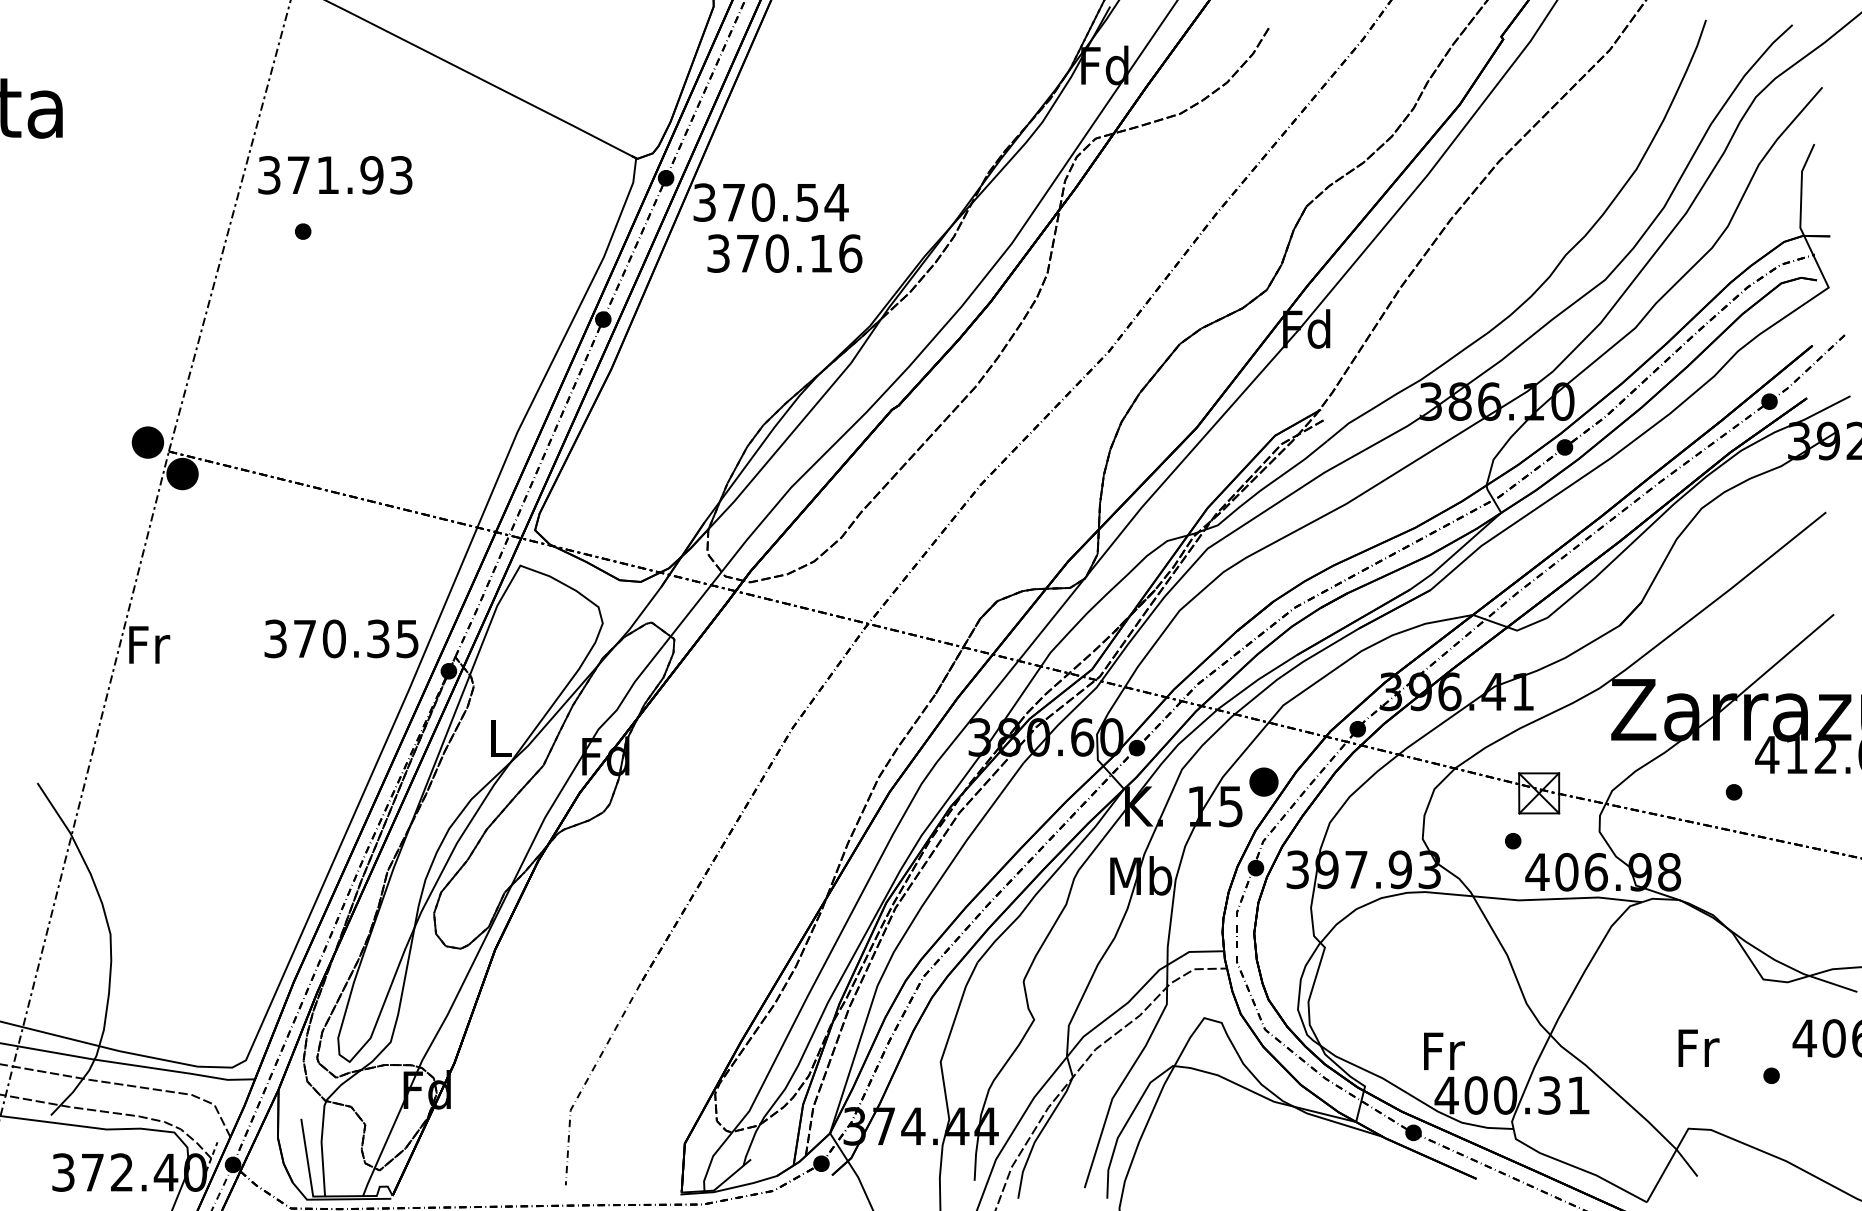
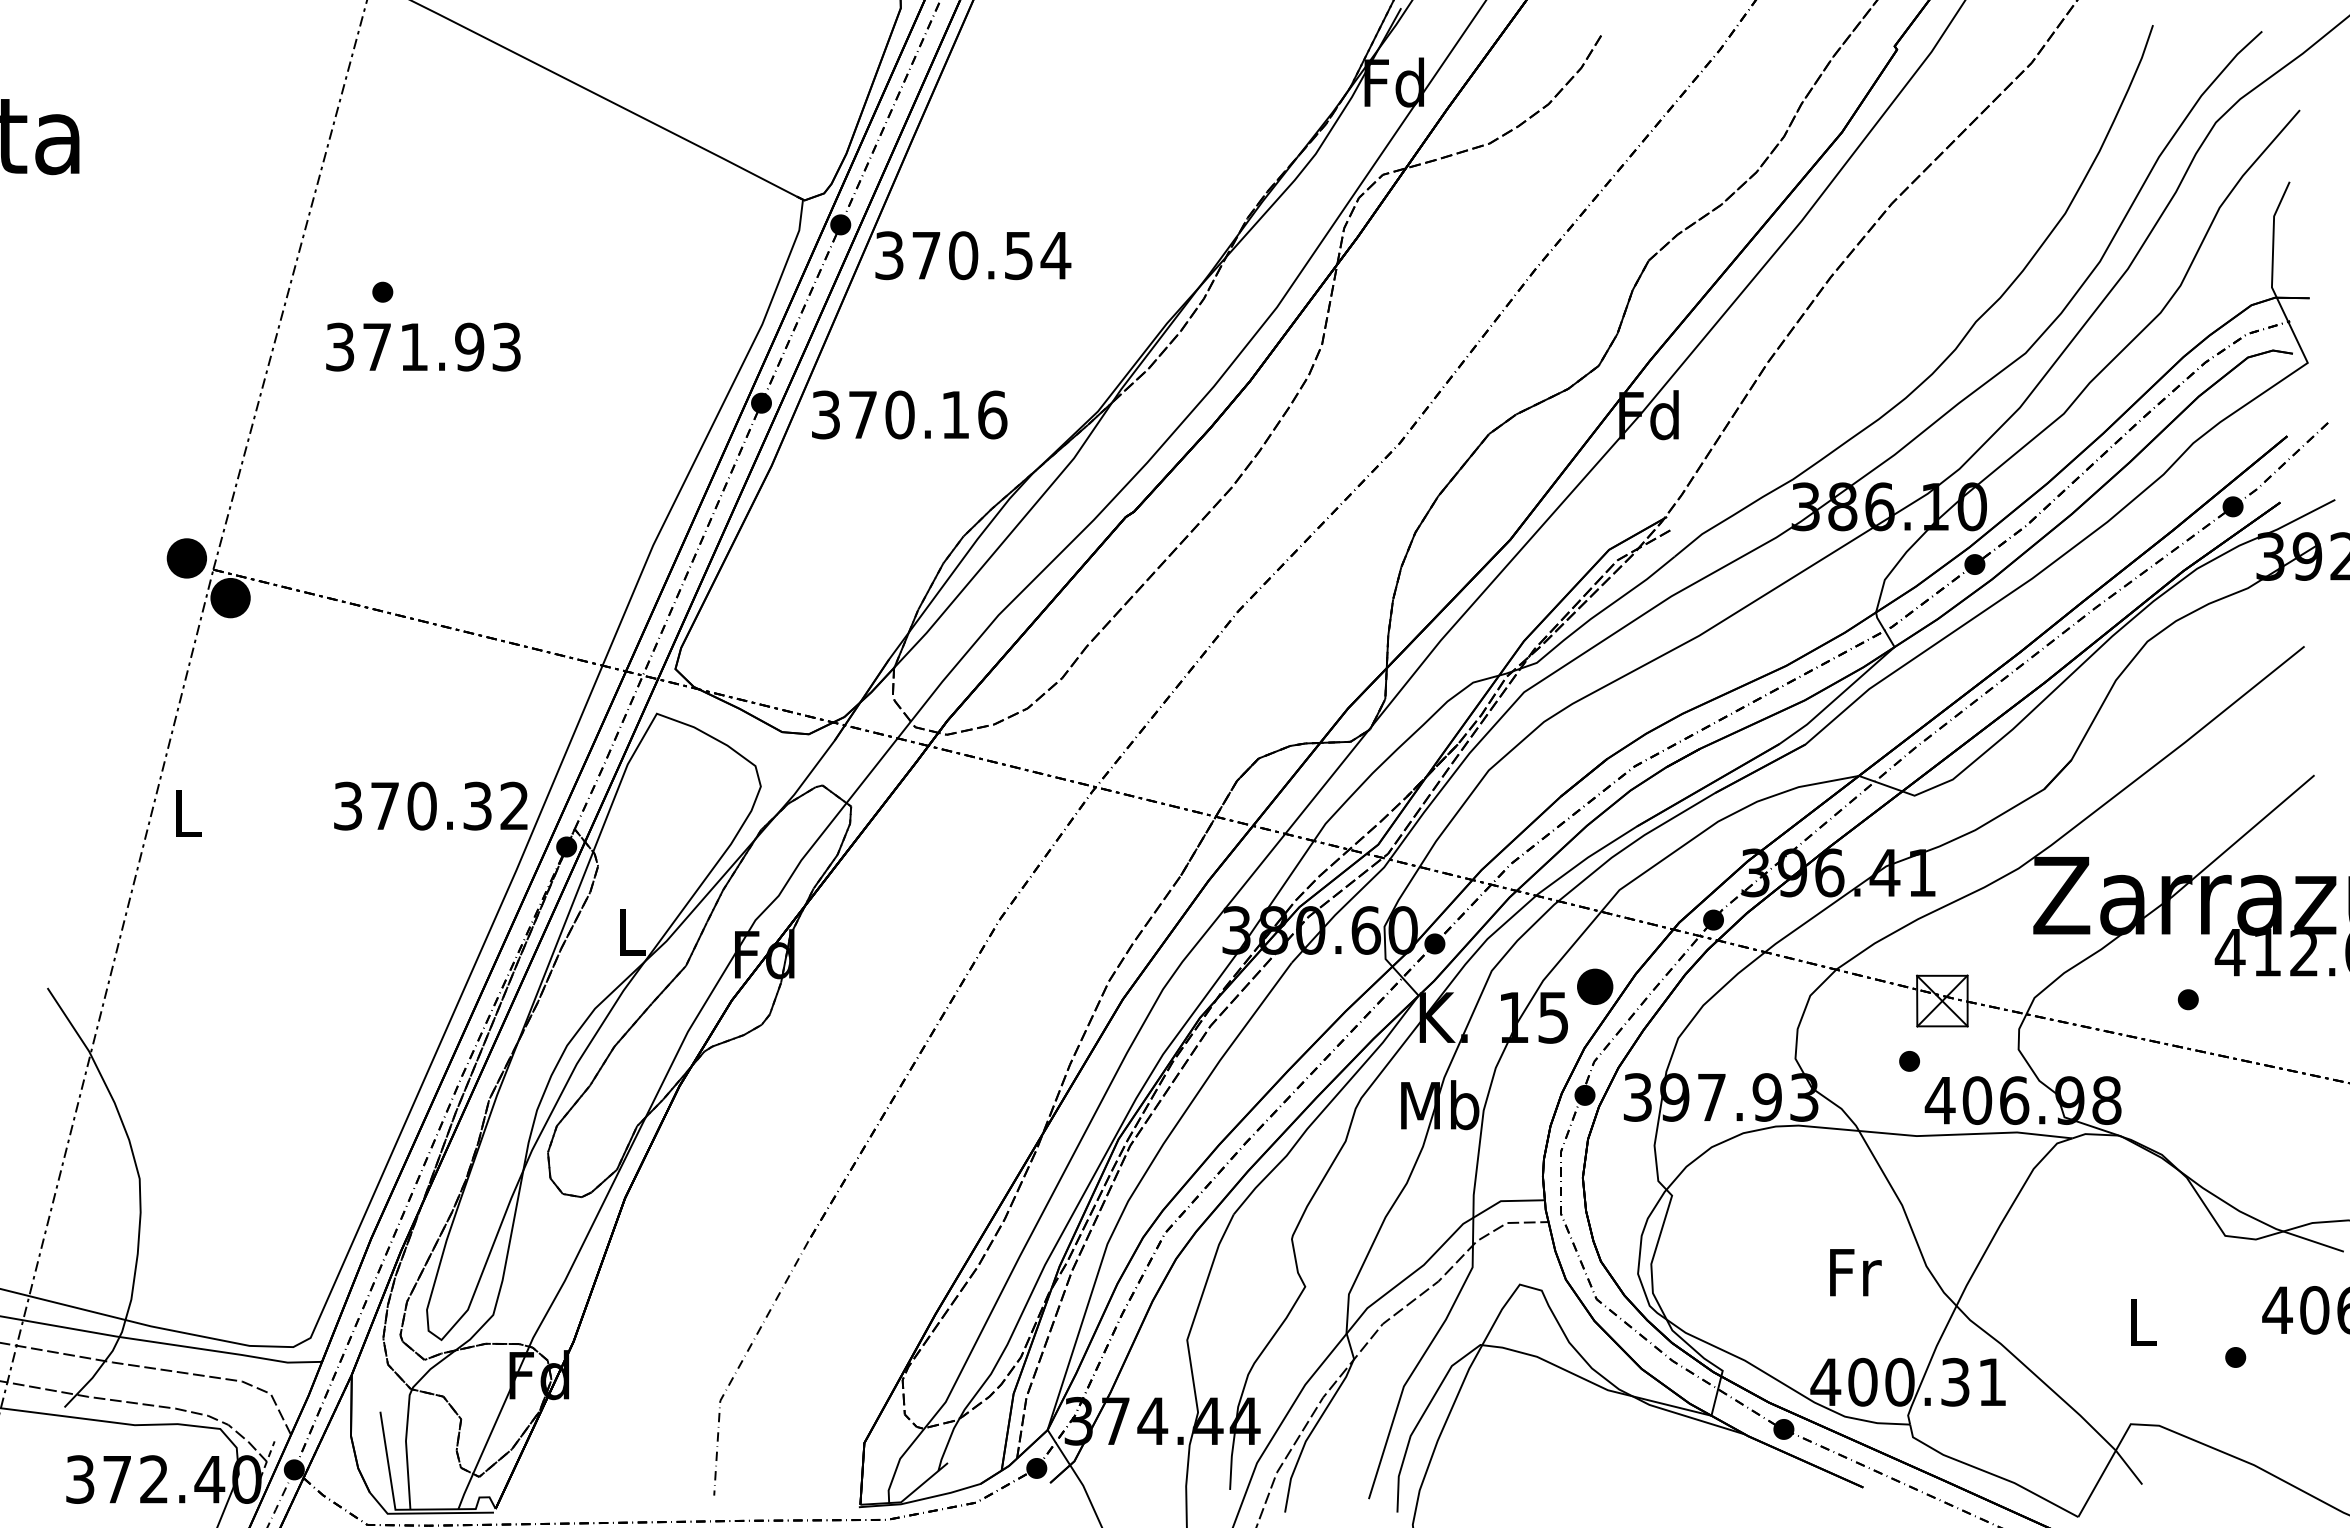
text: (335, 174) -> (423, 346), moved
text: (784, 253) -> (909, 414), moved
text: (407, 638) -> (514, 805), 370.35 -> 370.32
text: (149, 644) -> (188, 813), Fr -> L
text: (1698, 1048) -> (2143, 1322), Fr -> L
text: (1444, 1051) -> (1855, 1272), moved

